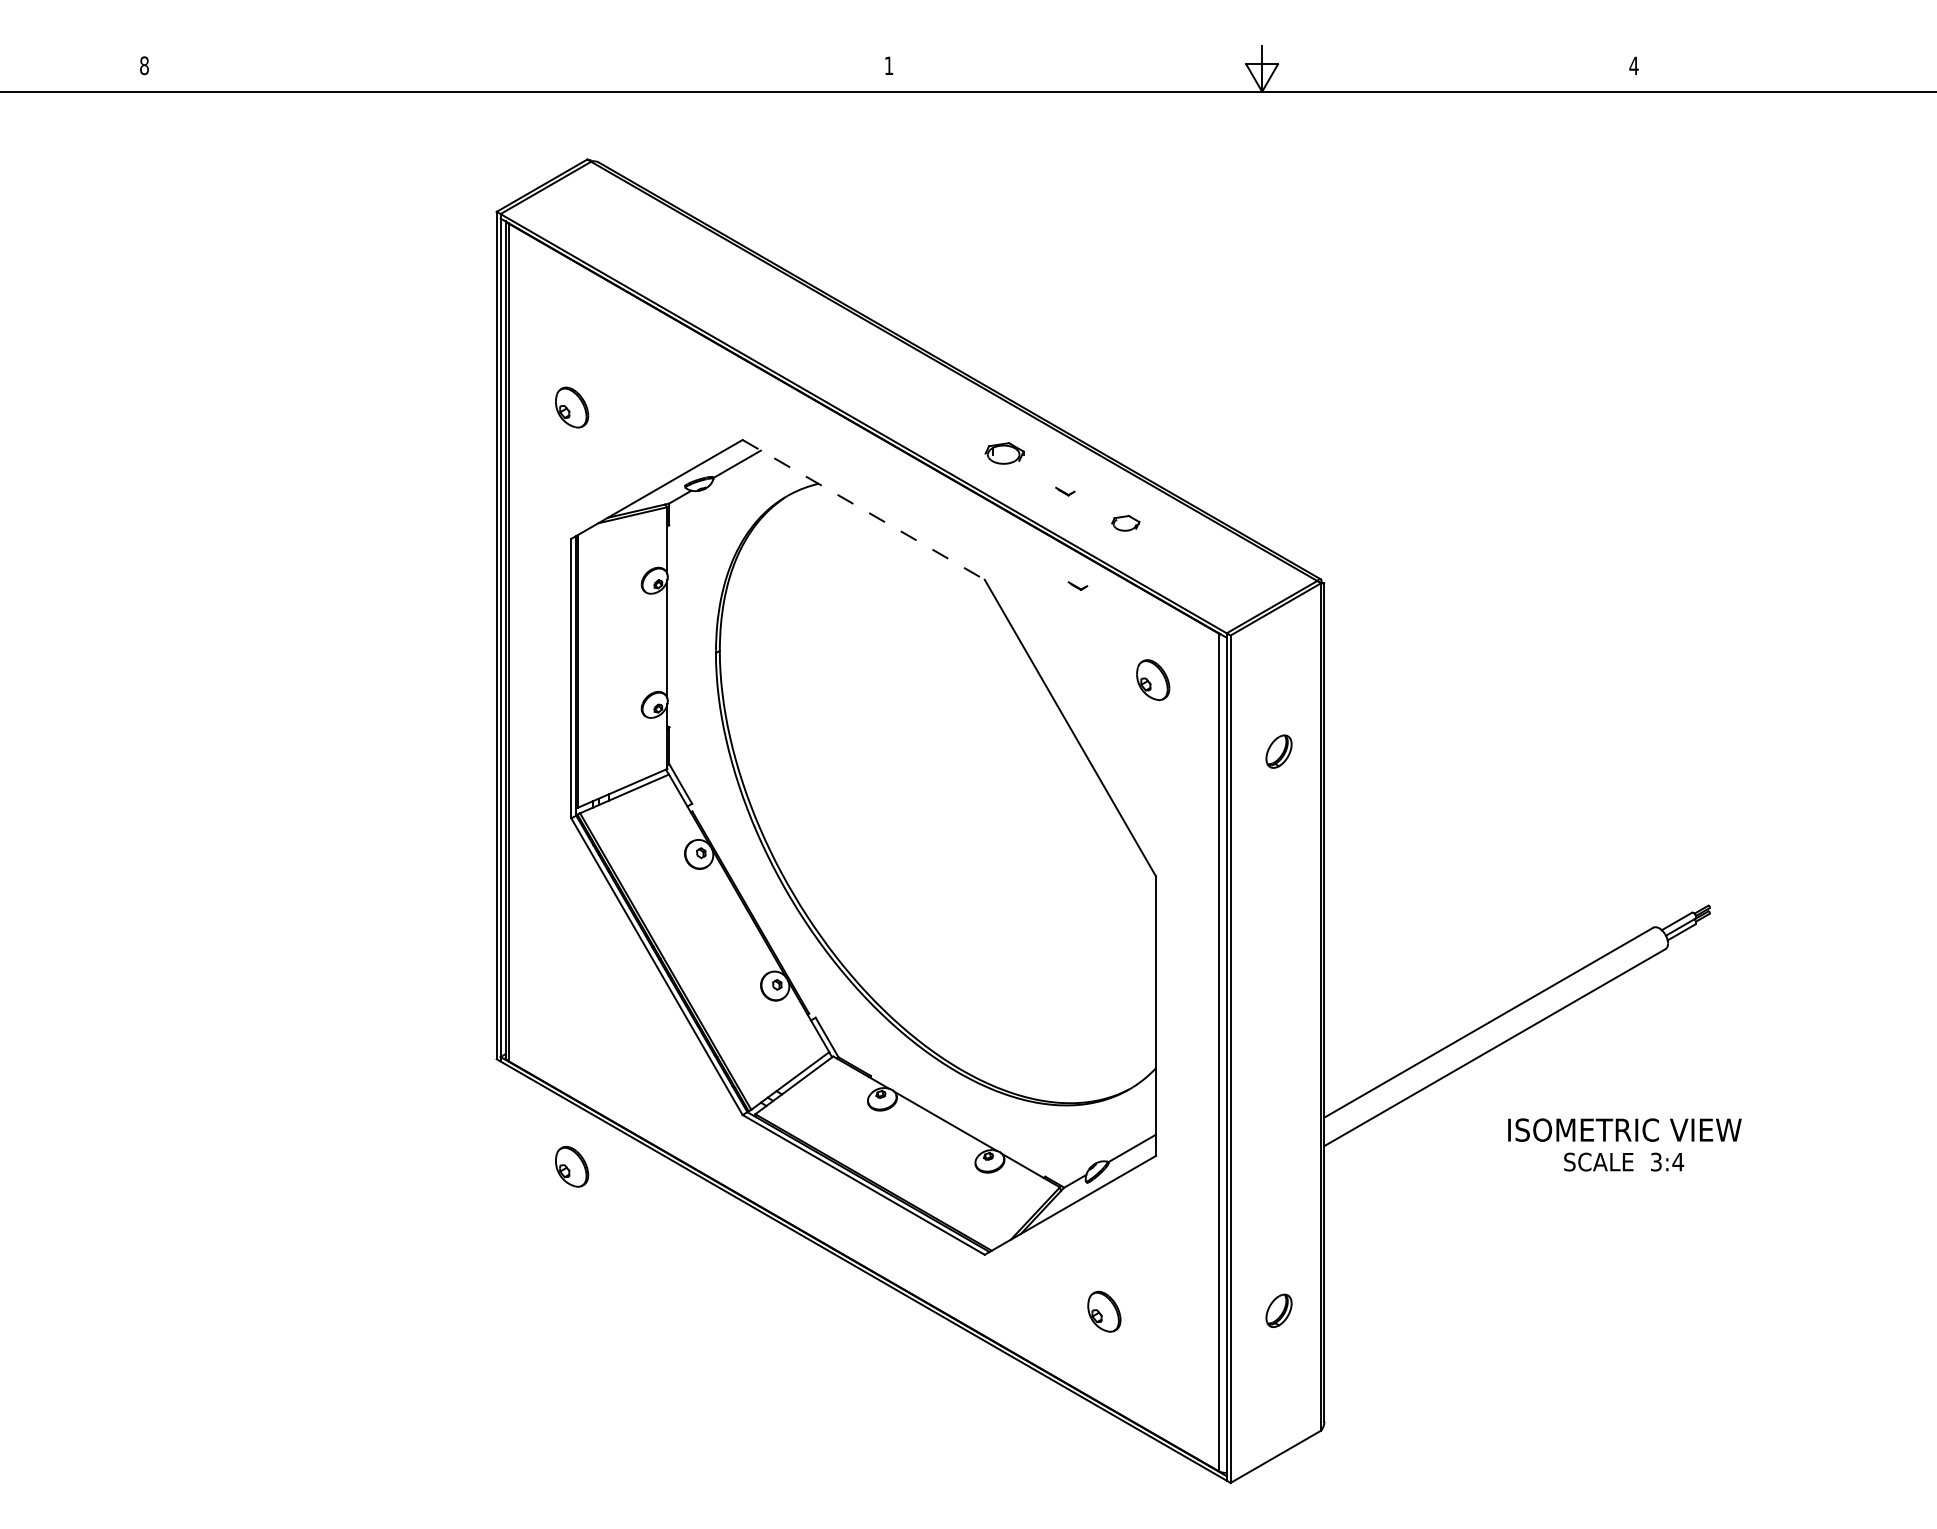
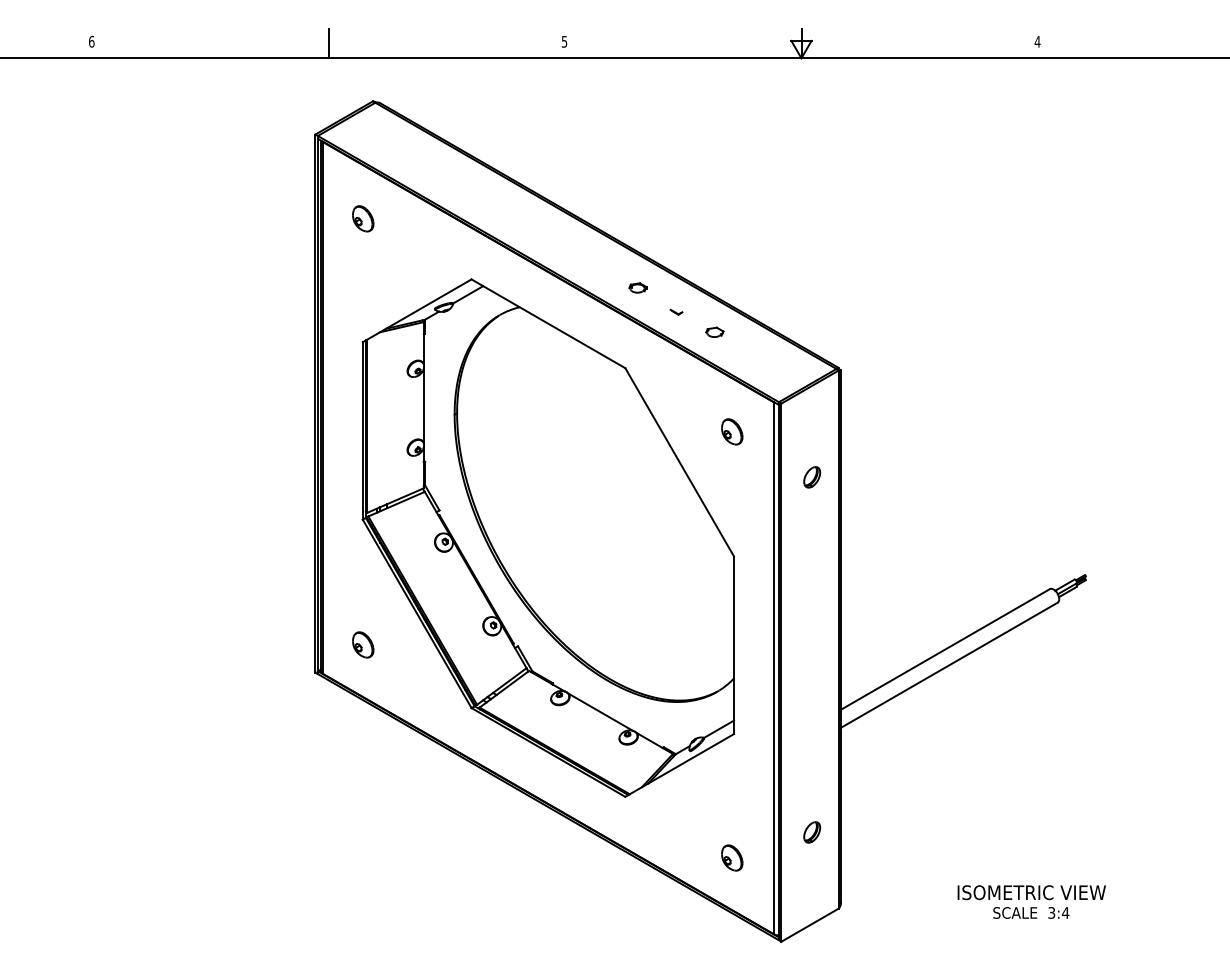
text: (144, 65) -> (91, 41), 8 -> 6
text: (888, 65) -> (564, 41), 1 -> 5
line: (517, 68) -> (328, 43), added
part: (572, 407) -> (363, 218), moved
part: (1003, 452) -> (637, 287), size x0.71
line: (863, 509) -> (548, 323), dashed -> solid
part: (1077, 584) -> (684, 371), removed
text: (1624, 1144) -> (1031, 901), moved
part: (572, 1166) -> (363, 644), moved
part: (1104, 1310) -> (732, 857), moved

